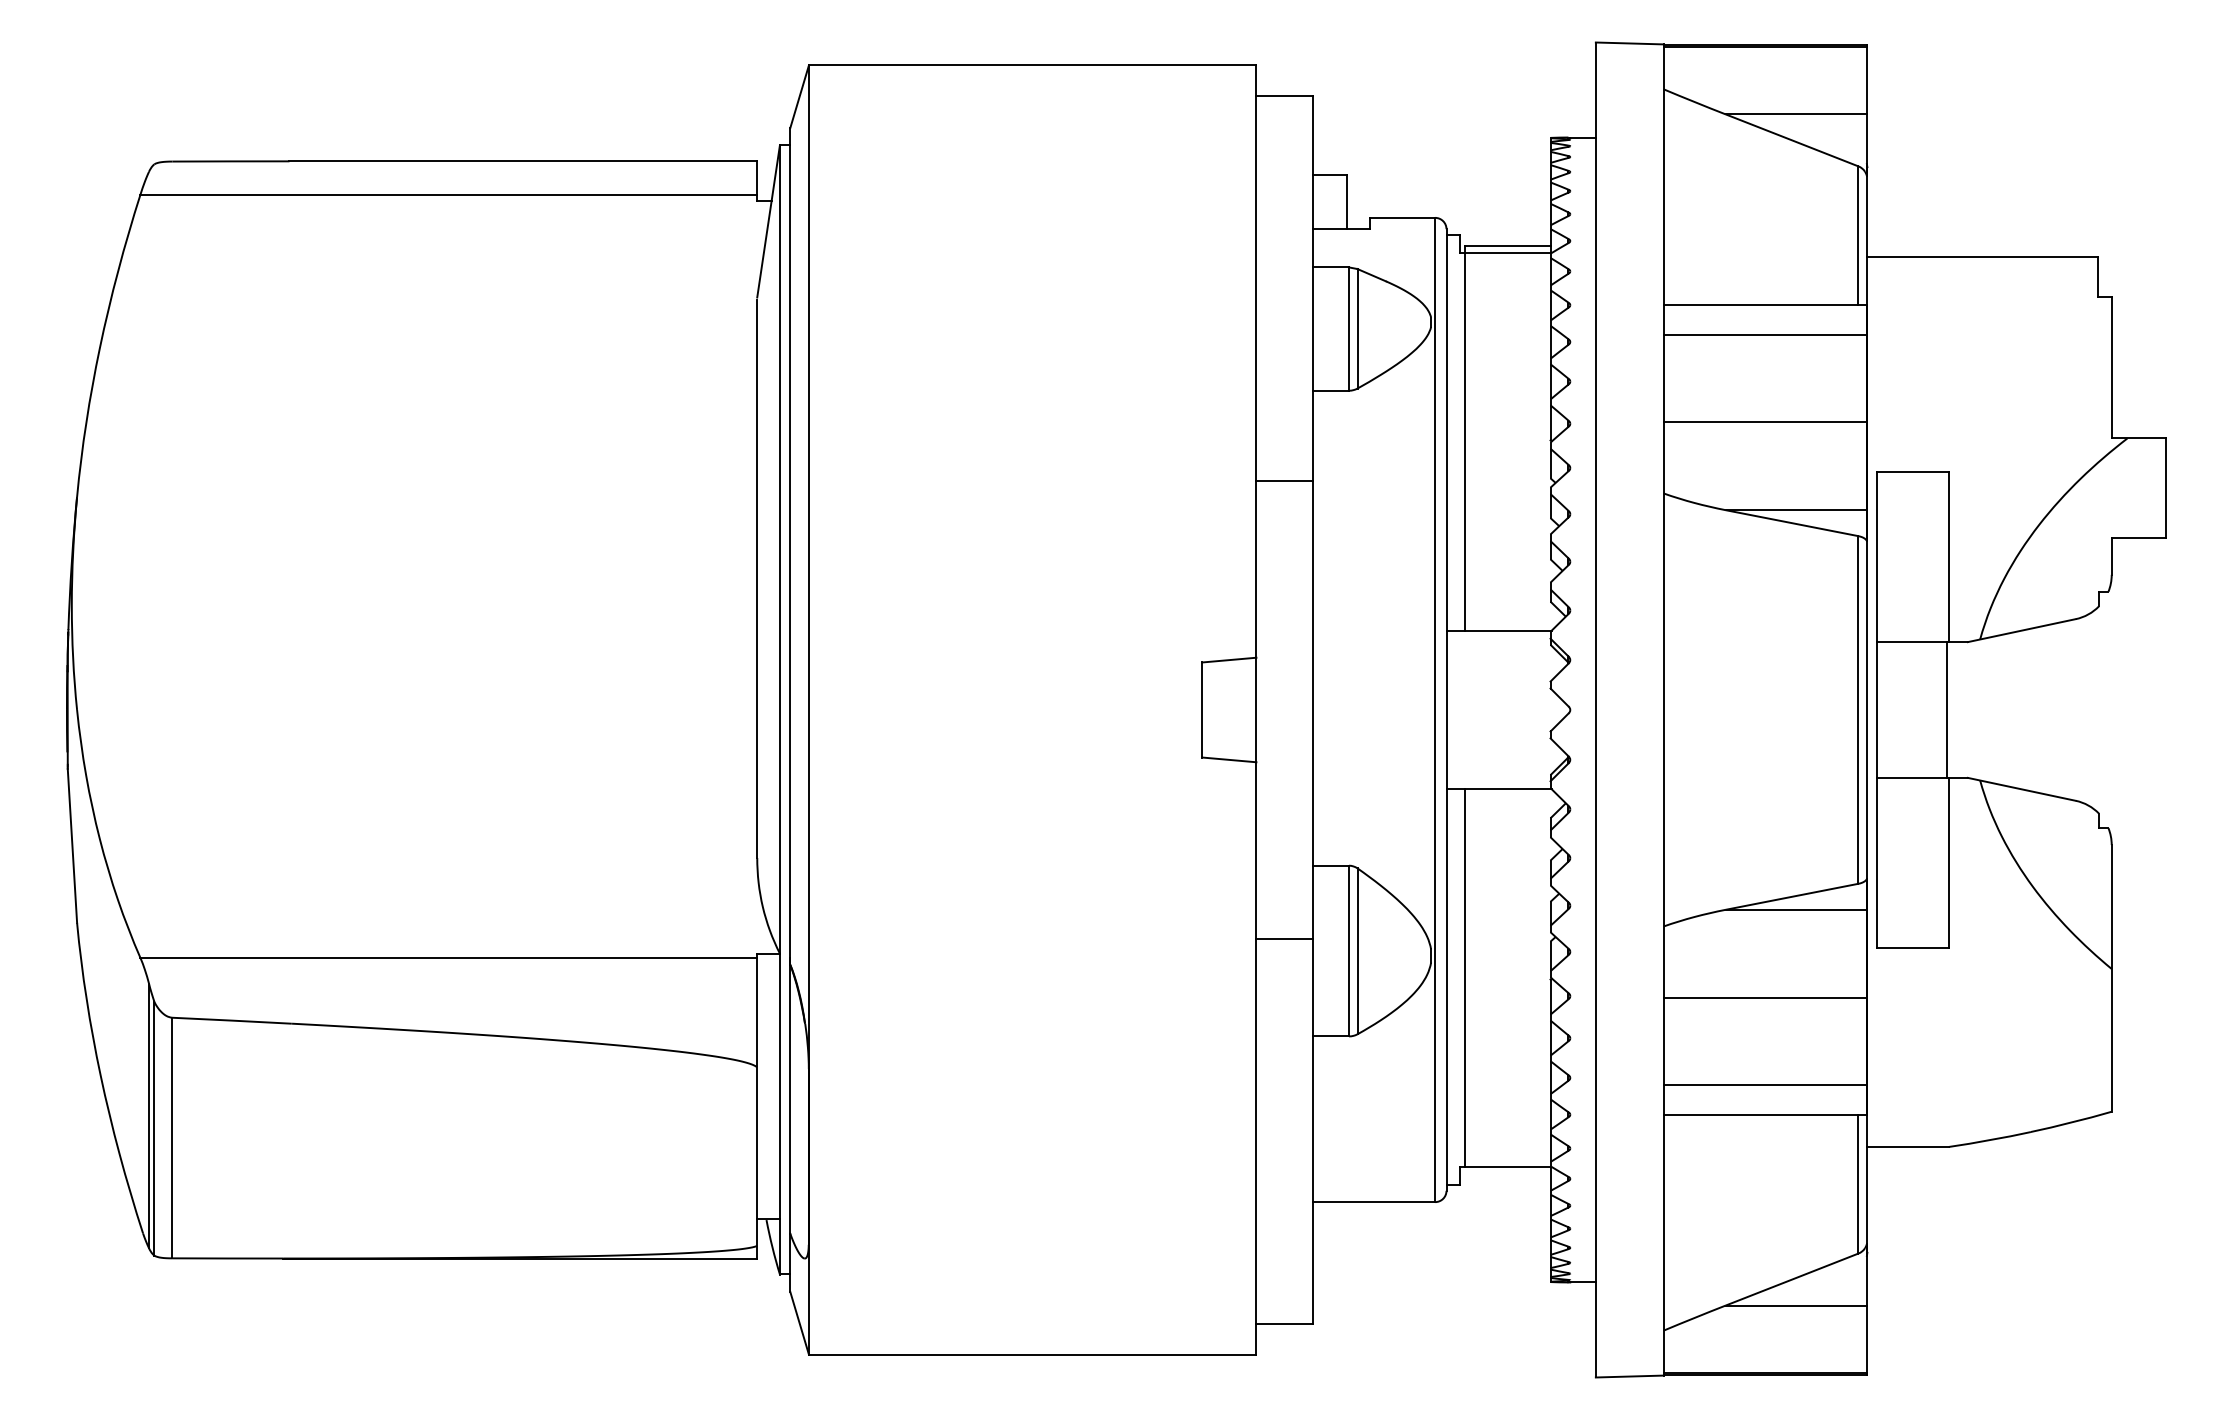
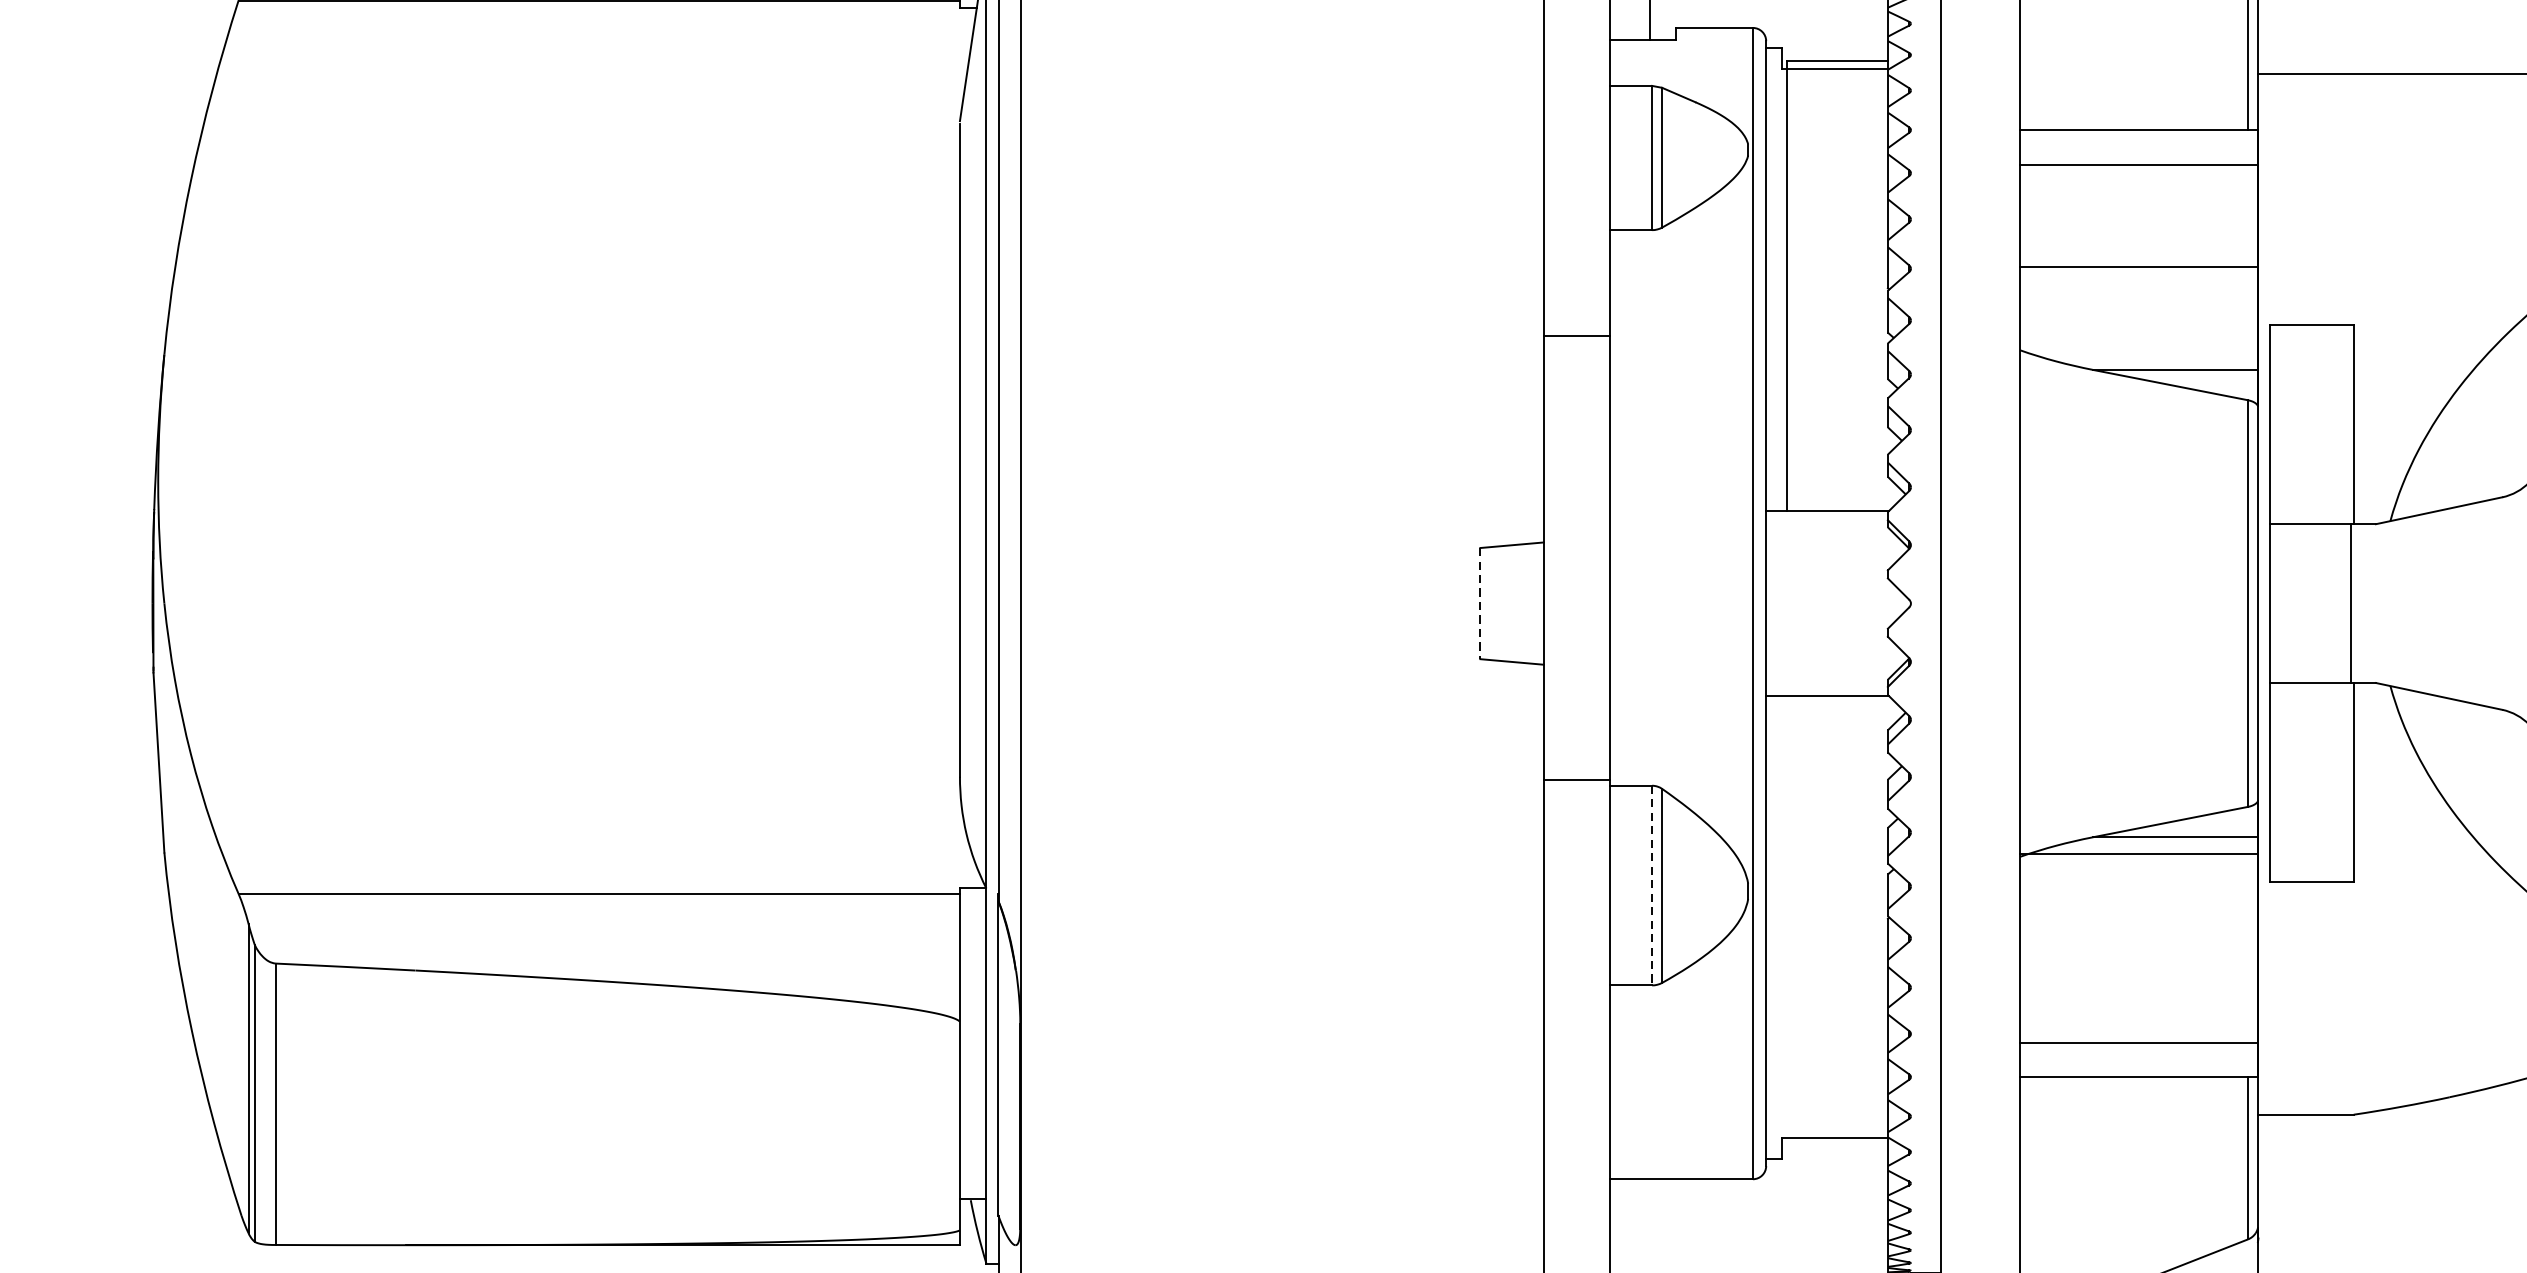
line: (1202, 710) -> (1480, 604), solid -> dashed
line: (1284, 938) -> (1576, 779), moved
line: (1348, 951) -> (1651, 886), solid -> dashed
line: (1464, 978) -> (1787, 917), removed
line: (1764, 998) -> (2138, 854), moved

